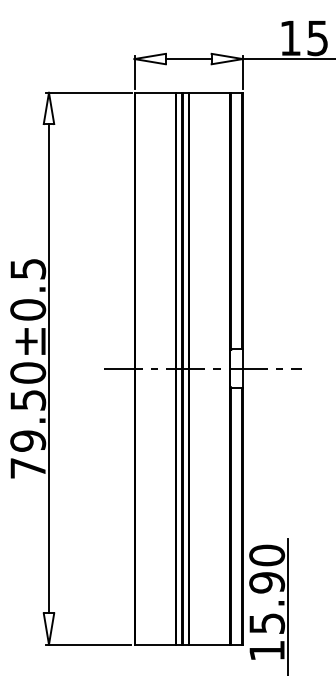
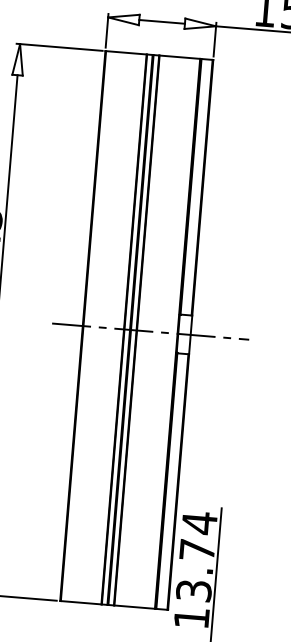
text: (267, 588) -> (197, 555), 15.90 -> 13.74

